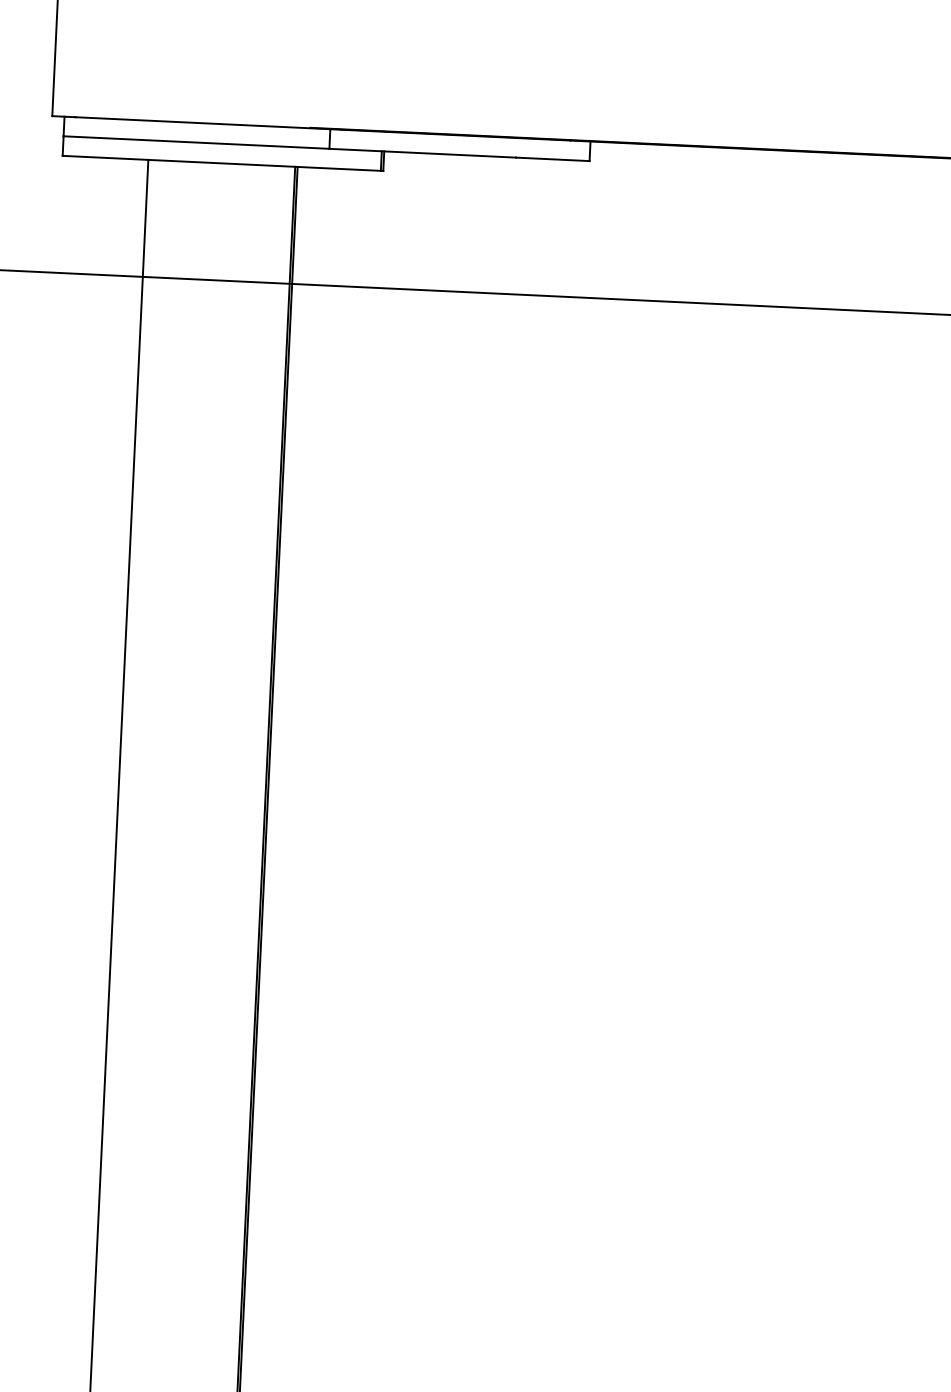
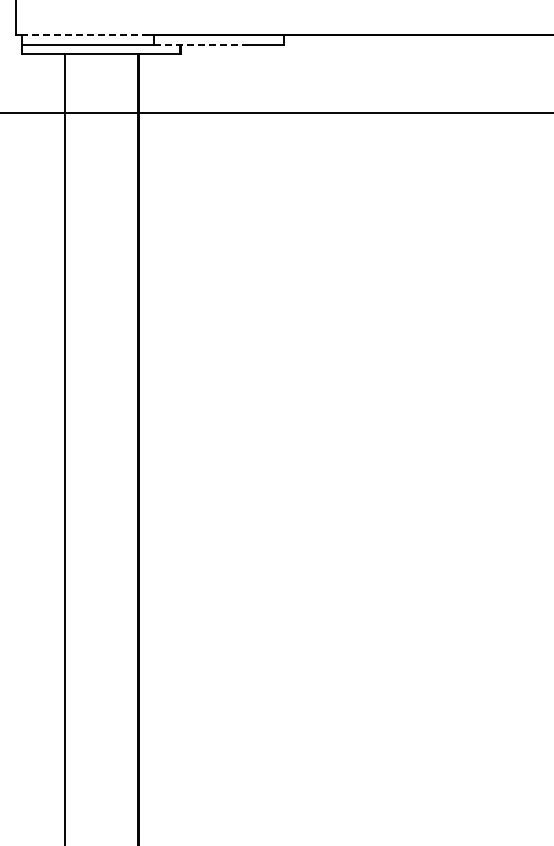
line: (208, 122) -> (93, 34), solid -> dashed
line: (424, 153) -> (201, 44), solid -> dashed

